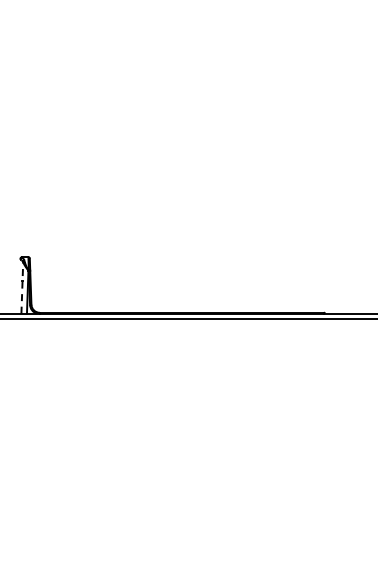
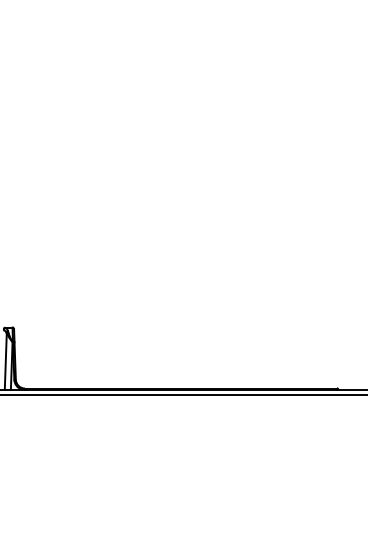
line: (22, 287) -> (6, 360), dashed -> solid

